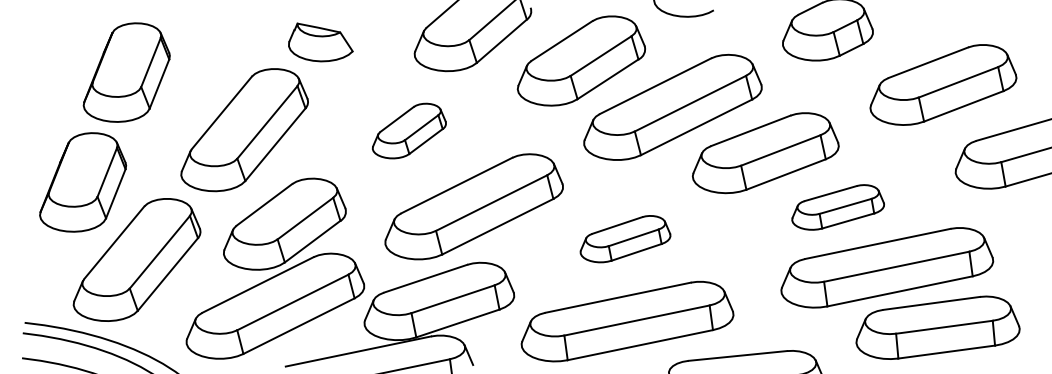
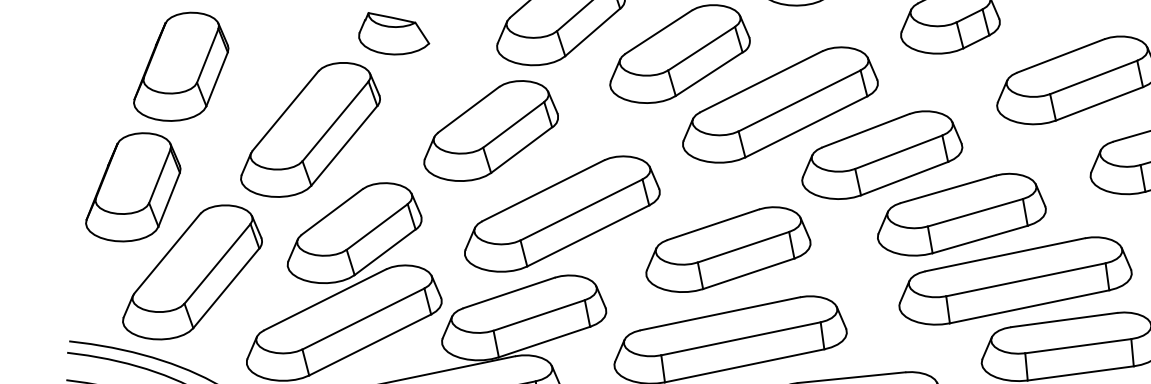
part: (409, 130) -> (491, 130), size x1.67
part: (837, 207) -> (960, 214), size x1.67
part: (625, 238) -> (728, 248), size x1.67

